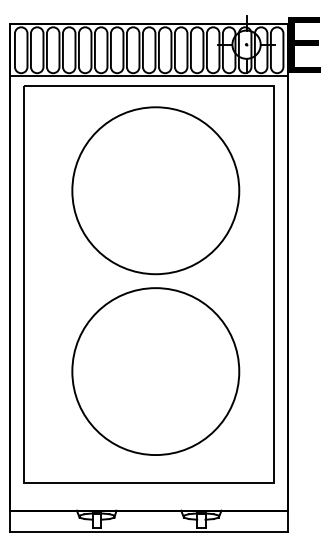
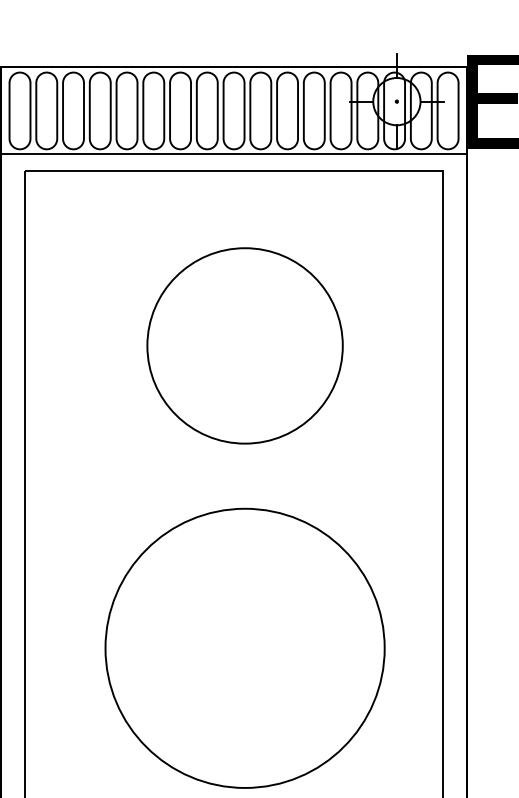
circle: (155, 190) -> (244, 345), size x0.7

